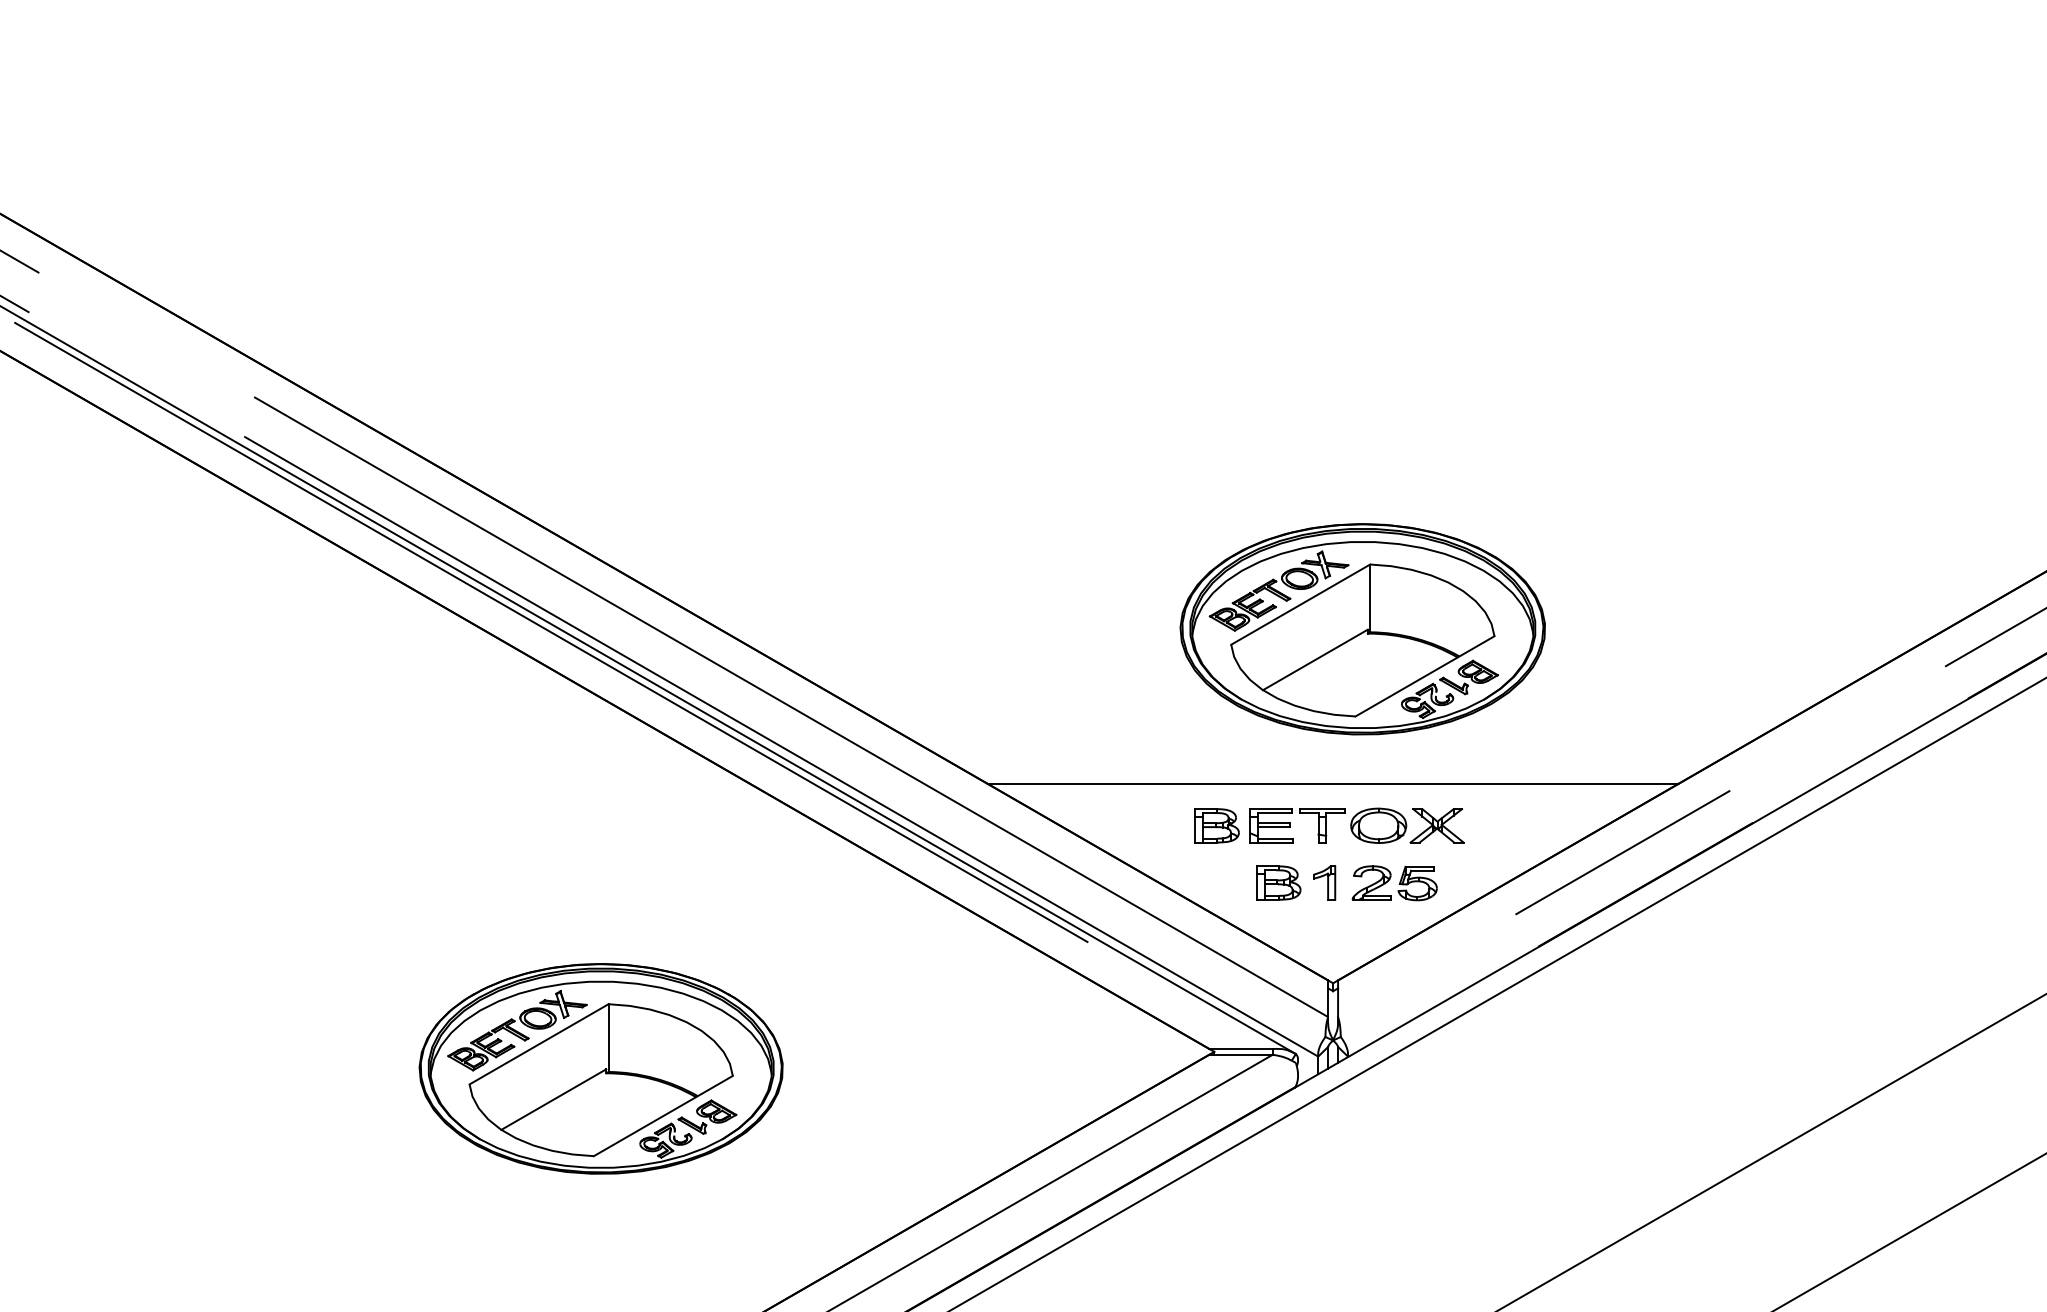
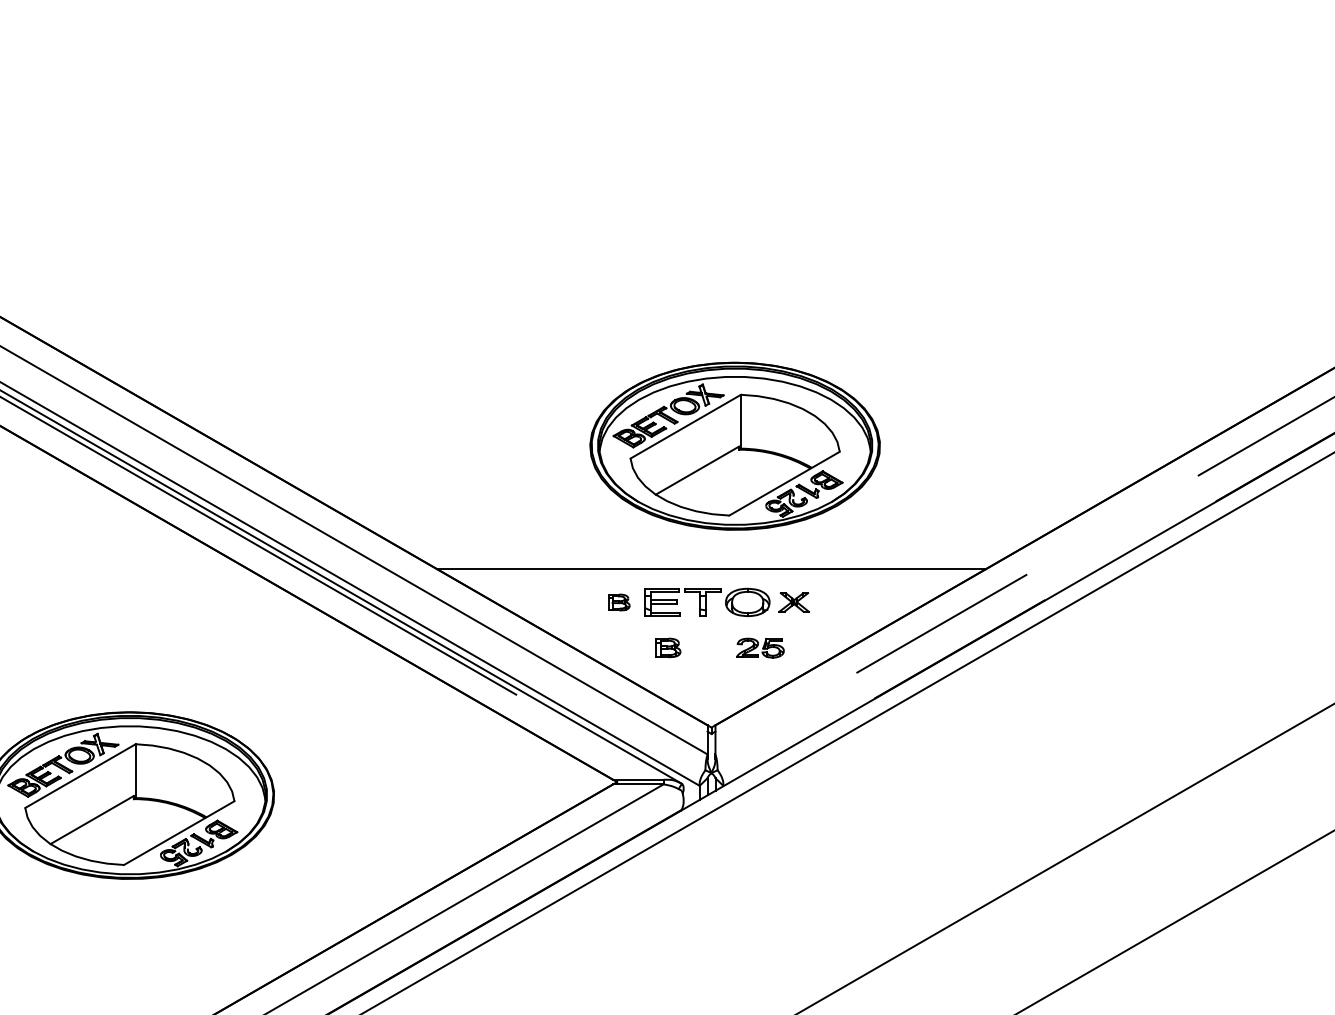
part: (1216, 825) -> (618, 602), size x0.6
part: (1436, 825) -> (793, 602), size x0.7
part: (1278, 882) -> (668, 647), size x0.7
part: (1324, 882) -> (704, 647), removed
part: (1394, 883) -> (760, 648), size x0.7

